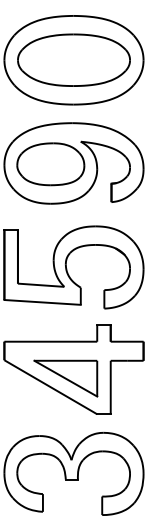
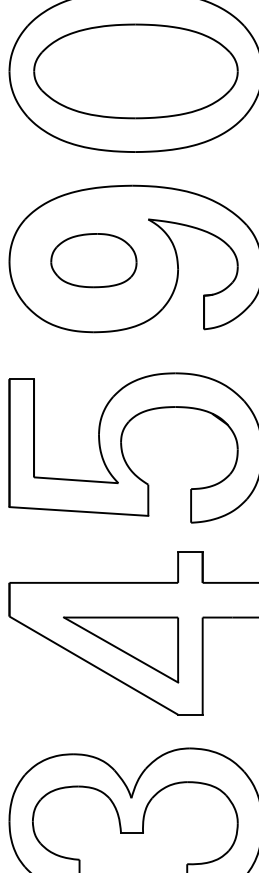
part: (50, 164) -> (93, 260), size x0.7

